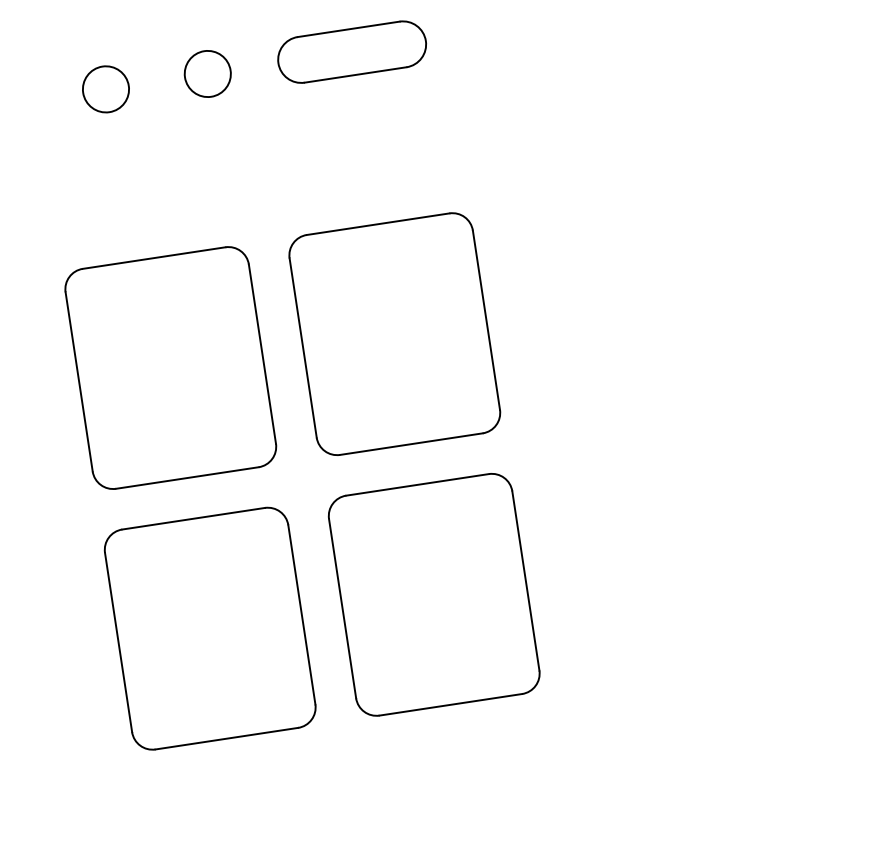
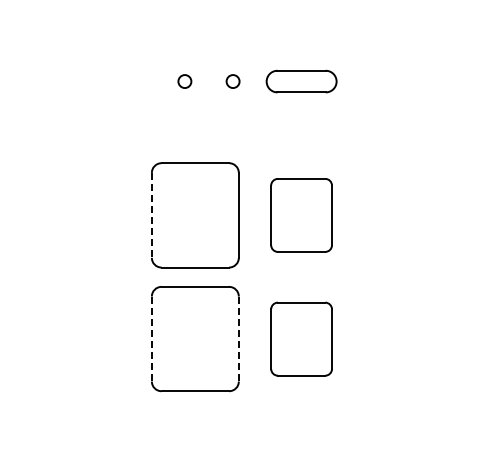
circle: (206, 74) -> (232, 81), size x0.6
circle: (105, 89) -> (184, 81), size x0.6
part: (394, 334) -> (301, 215), size x0.7
line: (78, 382) -> (151, 215), solid -> dashed
part: (434, 595) -> (301, 339), size x0.7
line: (301, 615) -> (238, 339), solid -> dashed
line: (117, 643) -> (151, 339), solid -> dashed

